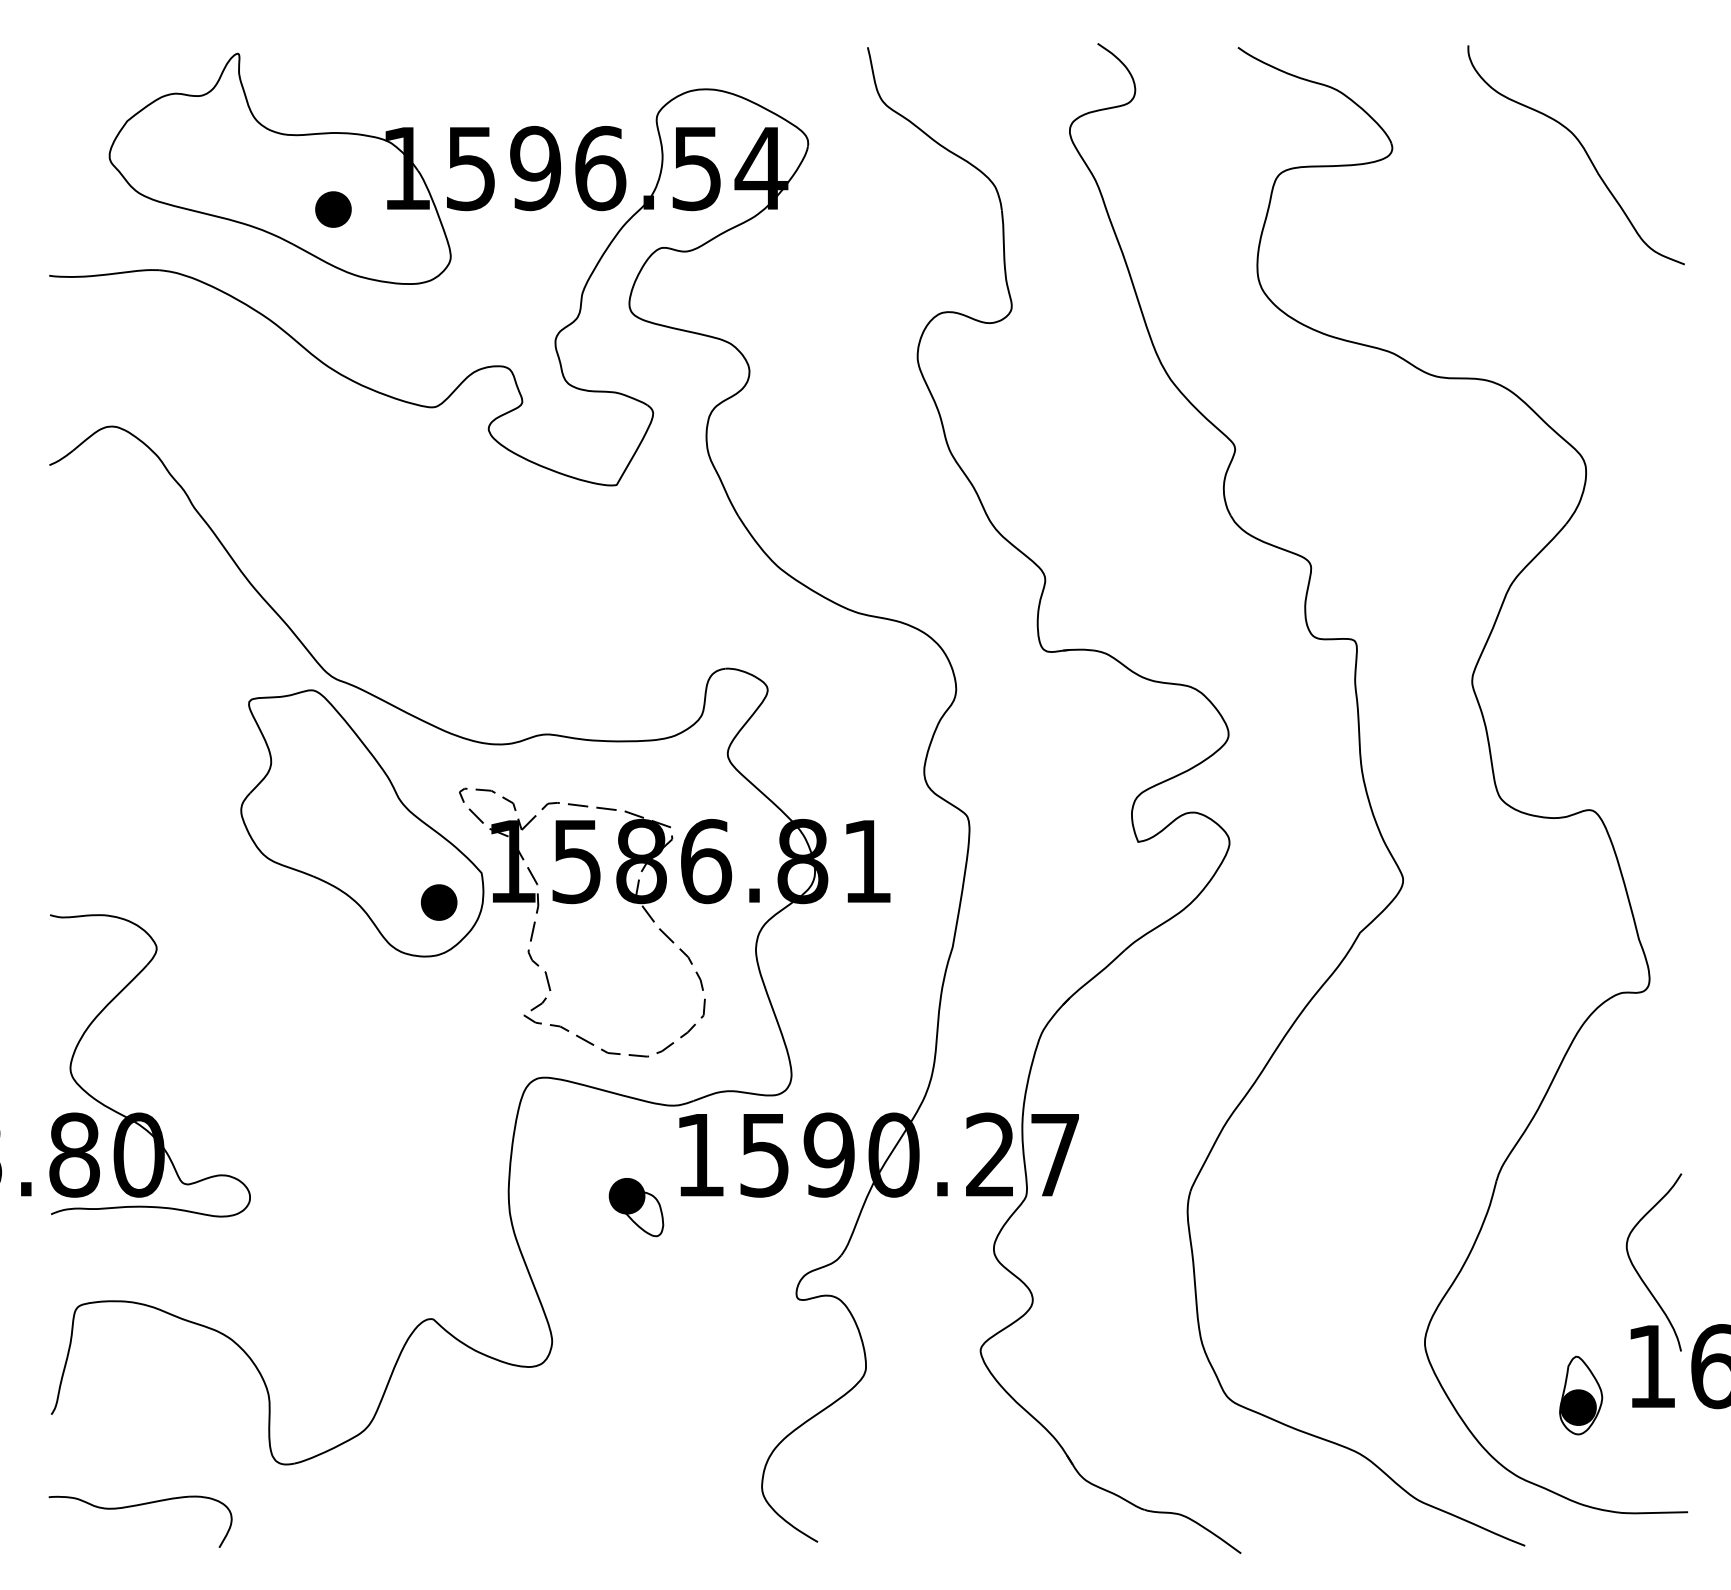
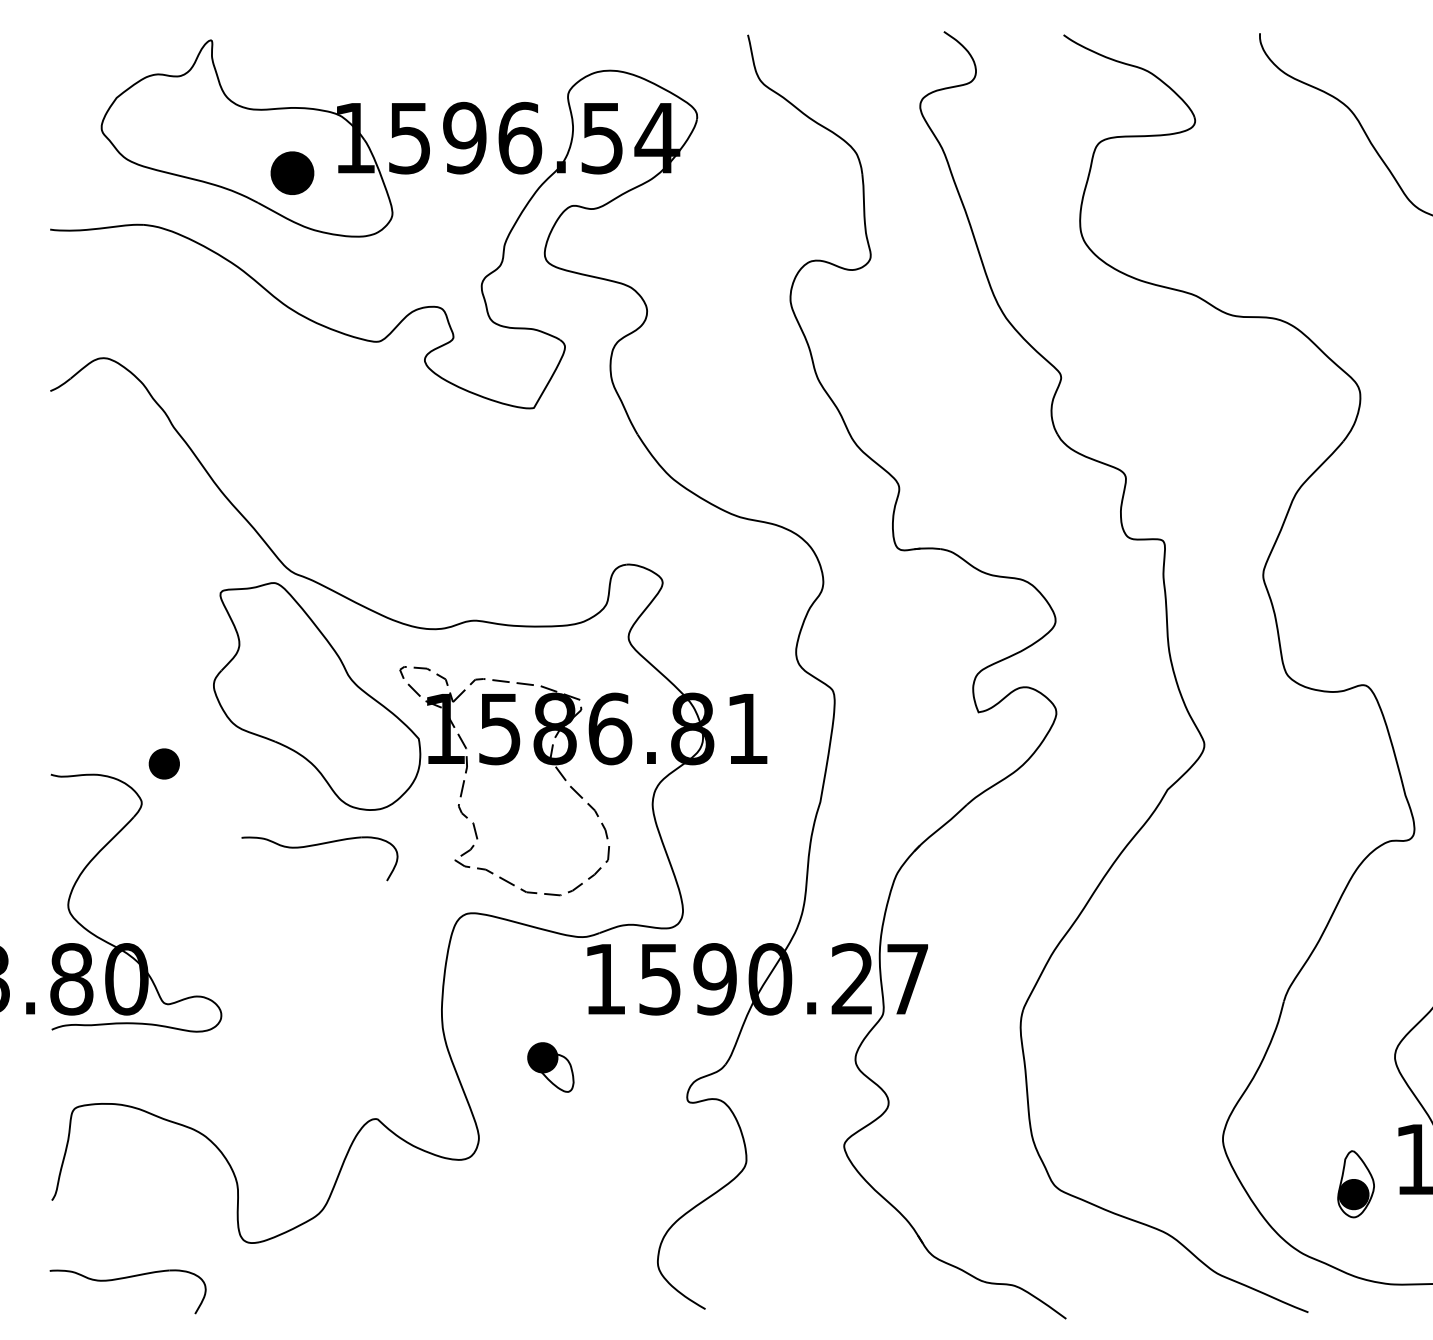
part: (333, 209) -> (292, 173), size x1.4
part: (439, 902) -> (164, 763), moved
part: (362, 998) -> (317, 845), added
part: (636, 1207) -> (550, 1067), moved

